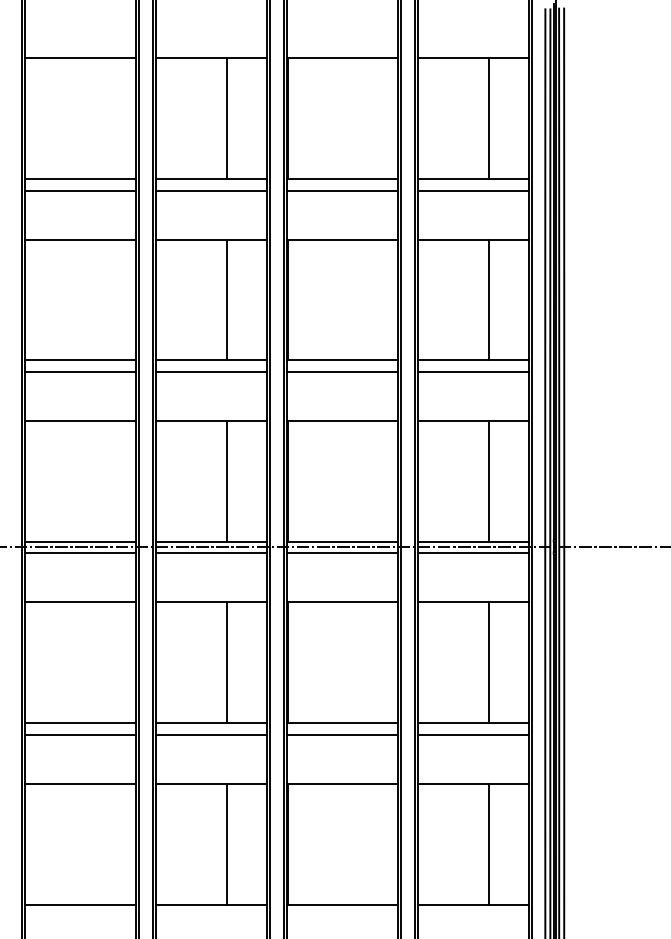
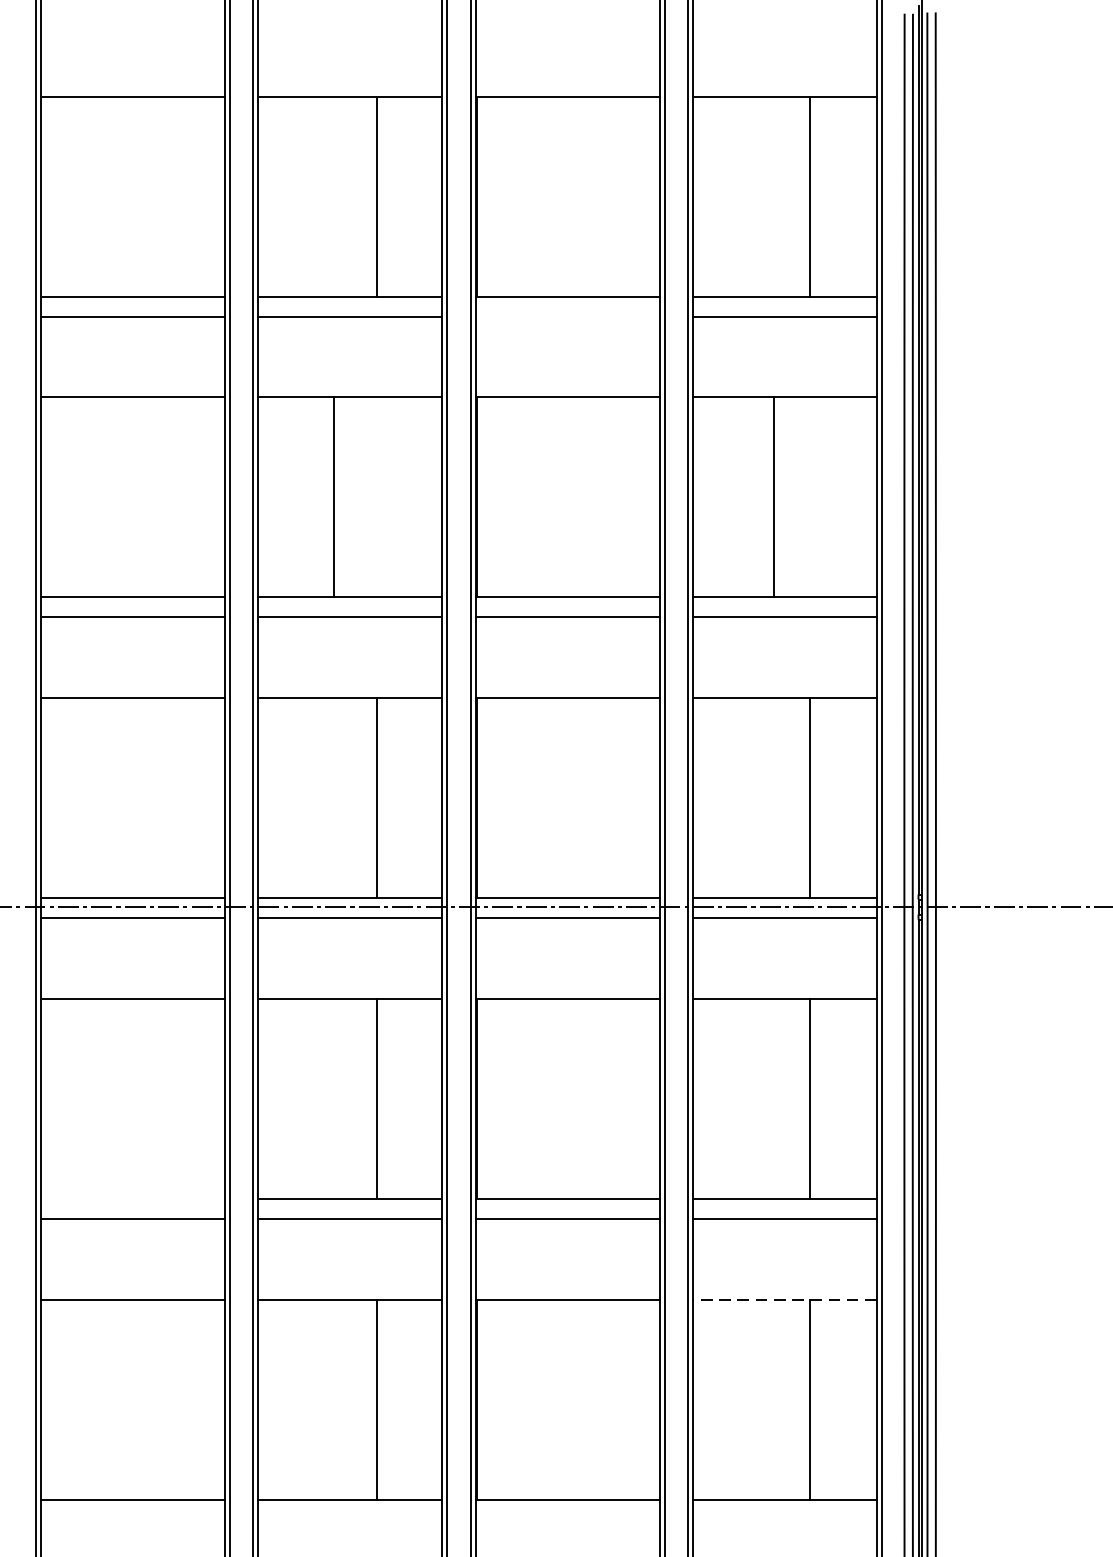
line: (341, 191) -> (566, 317), removed
line: (227, 299) -> (334, 496), moved
line: (488, 299) -> (773, 496), moved
line: (79, 723) -> (131, 1199), removed
line: (472, 783) -> (783, 1299), solid -> dashed

